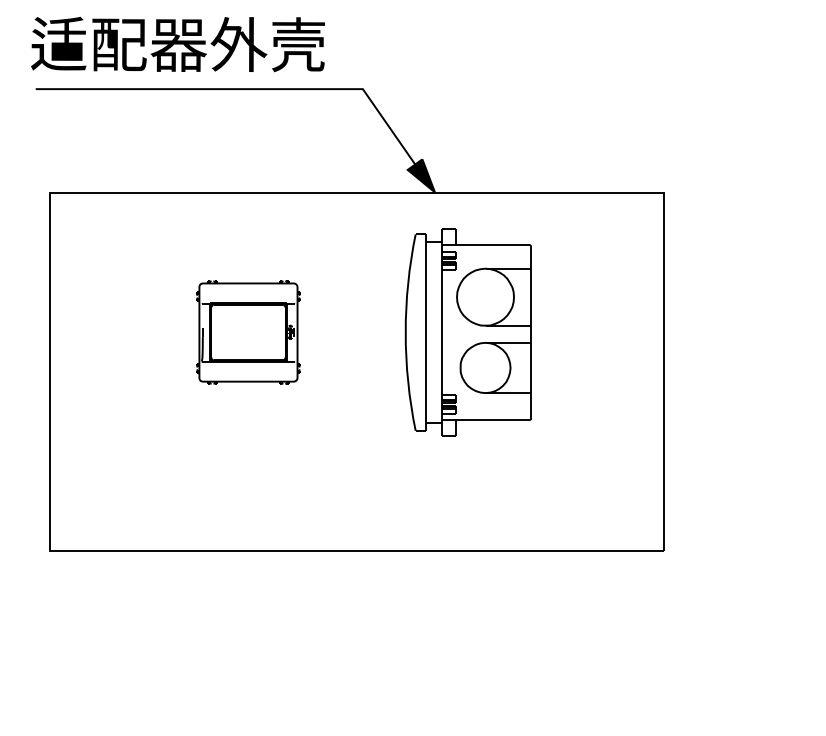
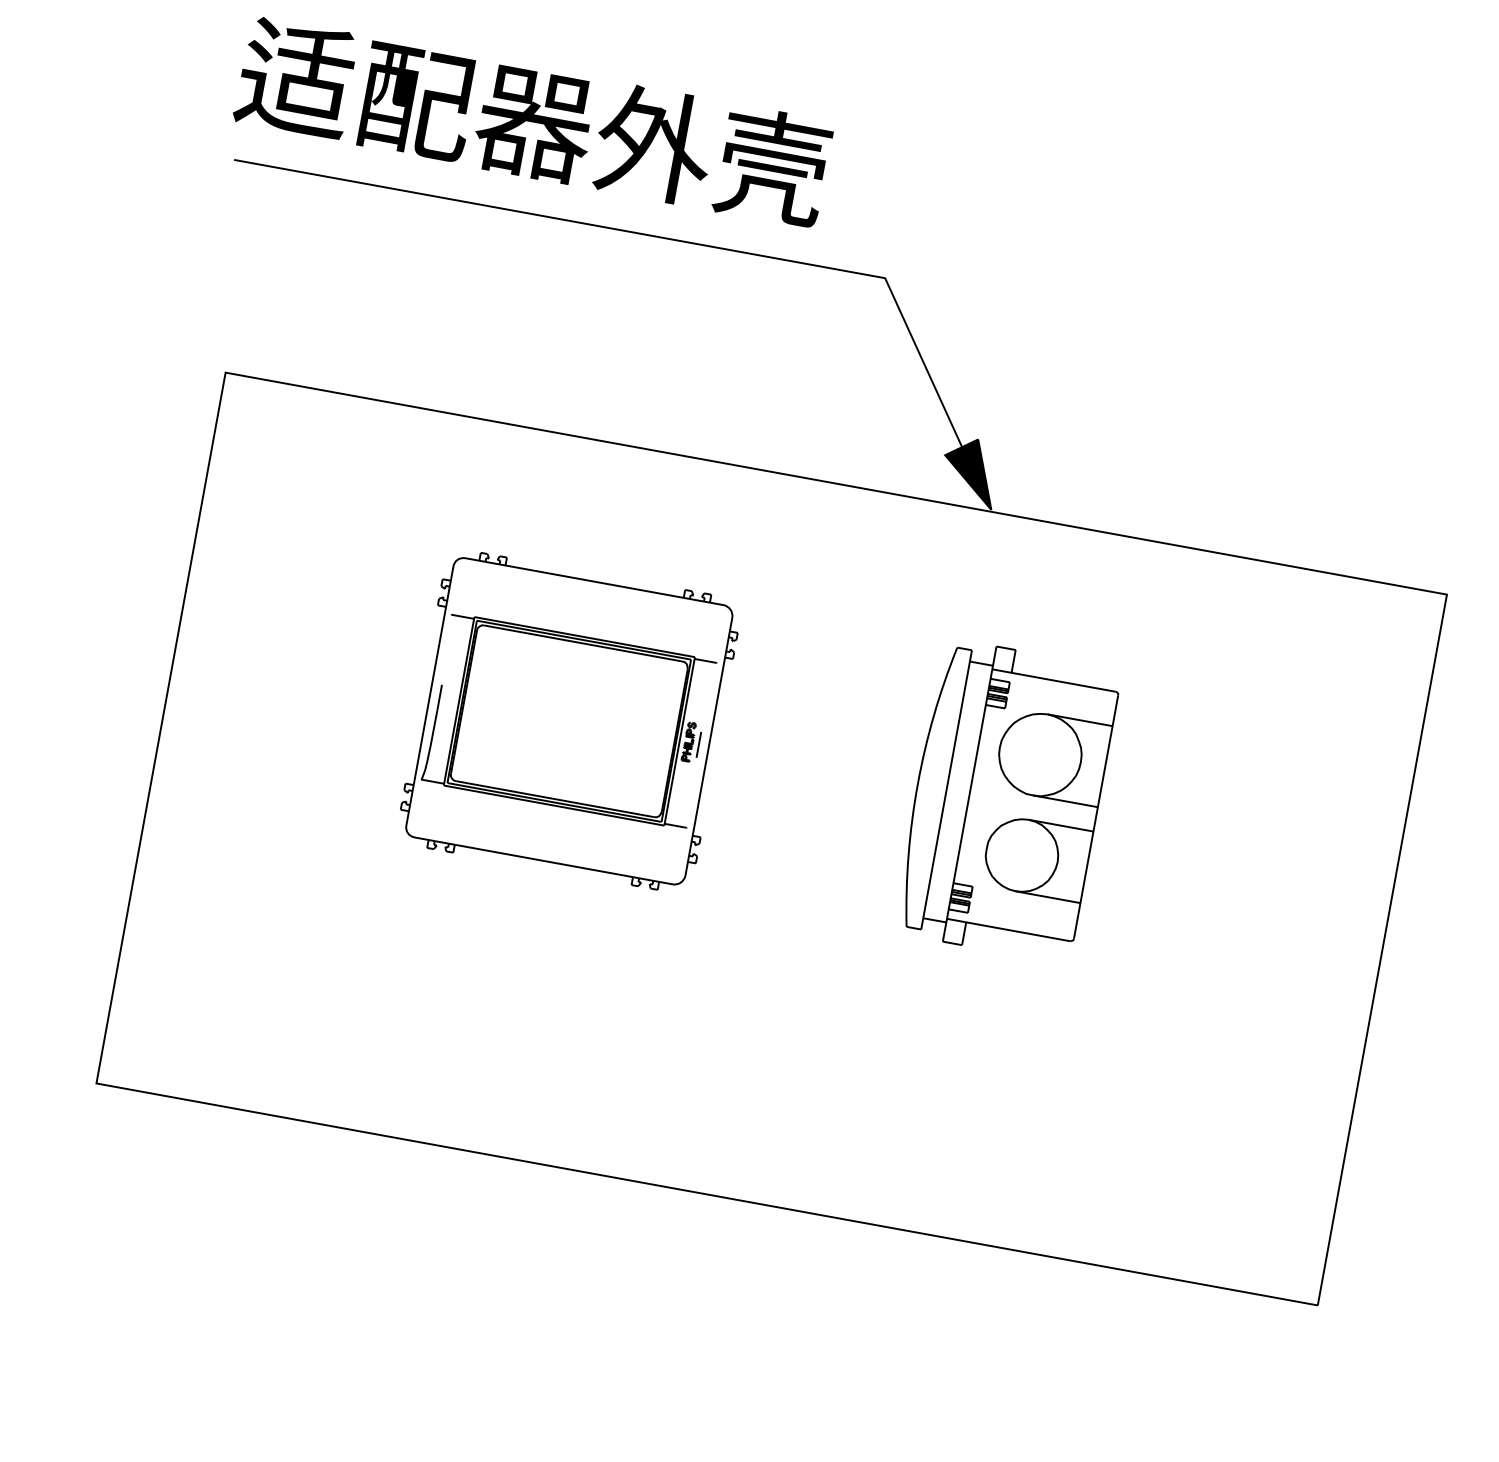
part: (248, 332) -> (569, 721), size x1.43
part: (467, 332) -> (1005, 800), size x0.71

